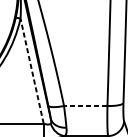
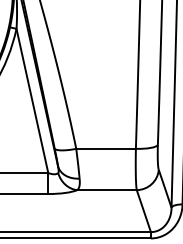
line: (32, 70) -> (32, 100), dashed -> solid
line: (86, 105) -> (106, 148), dashed -> solid

